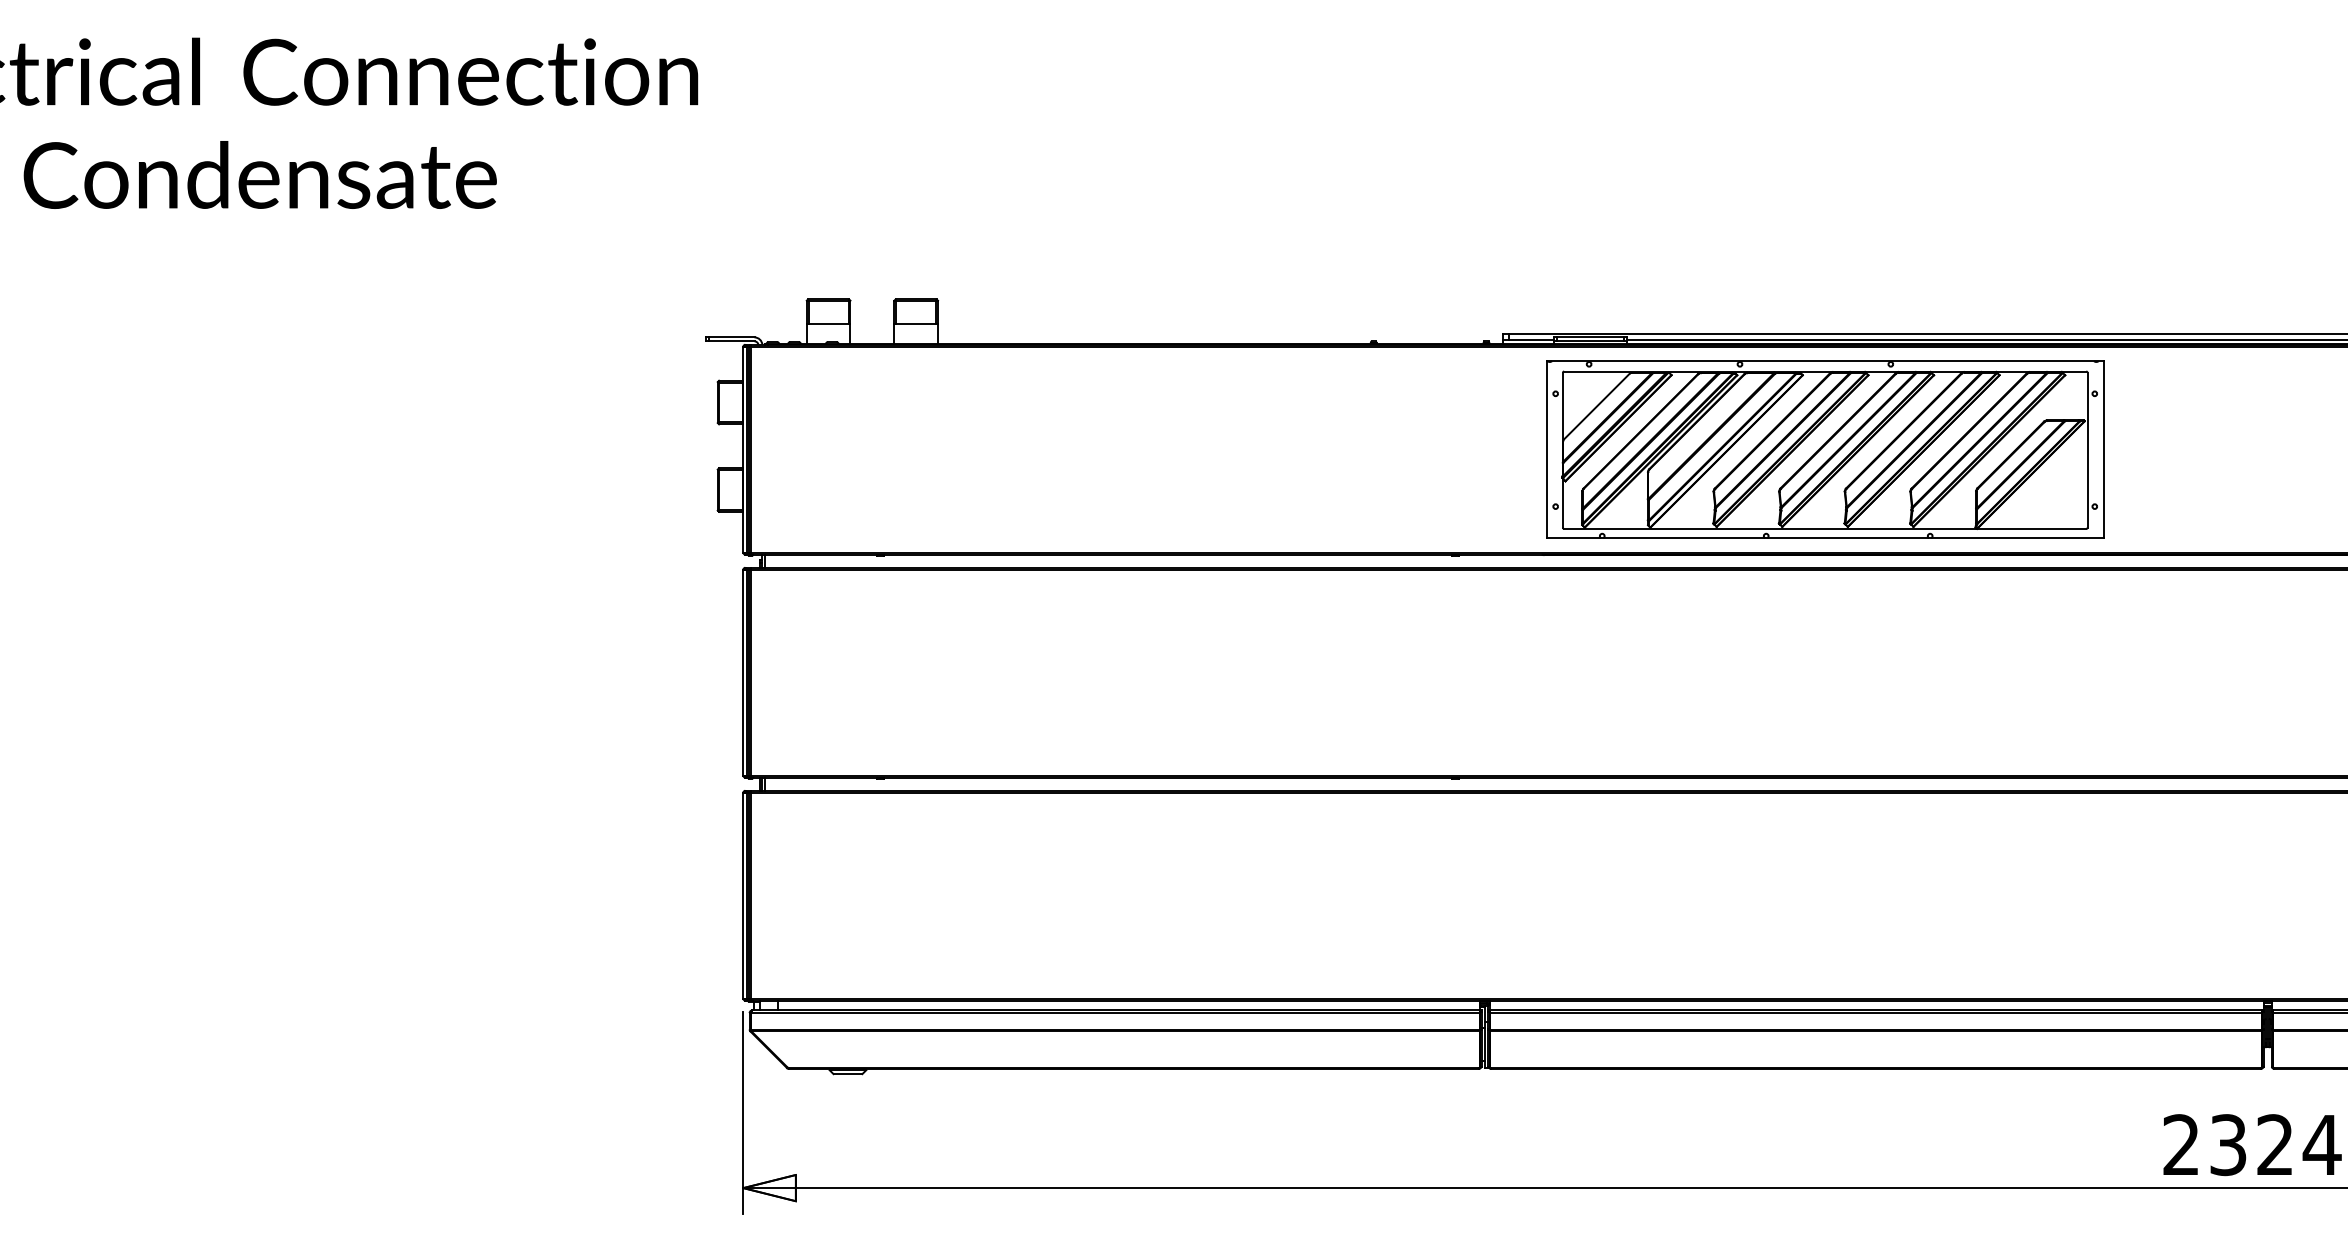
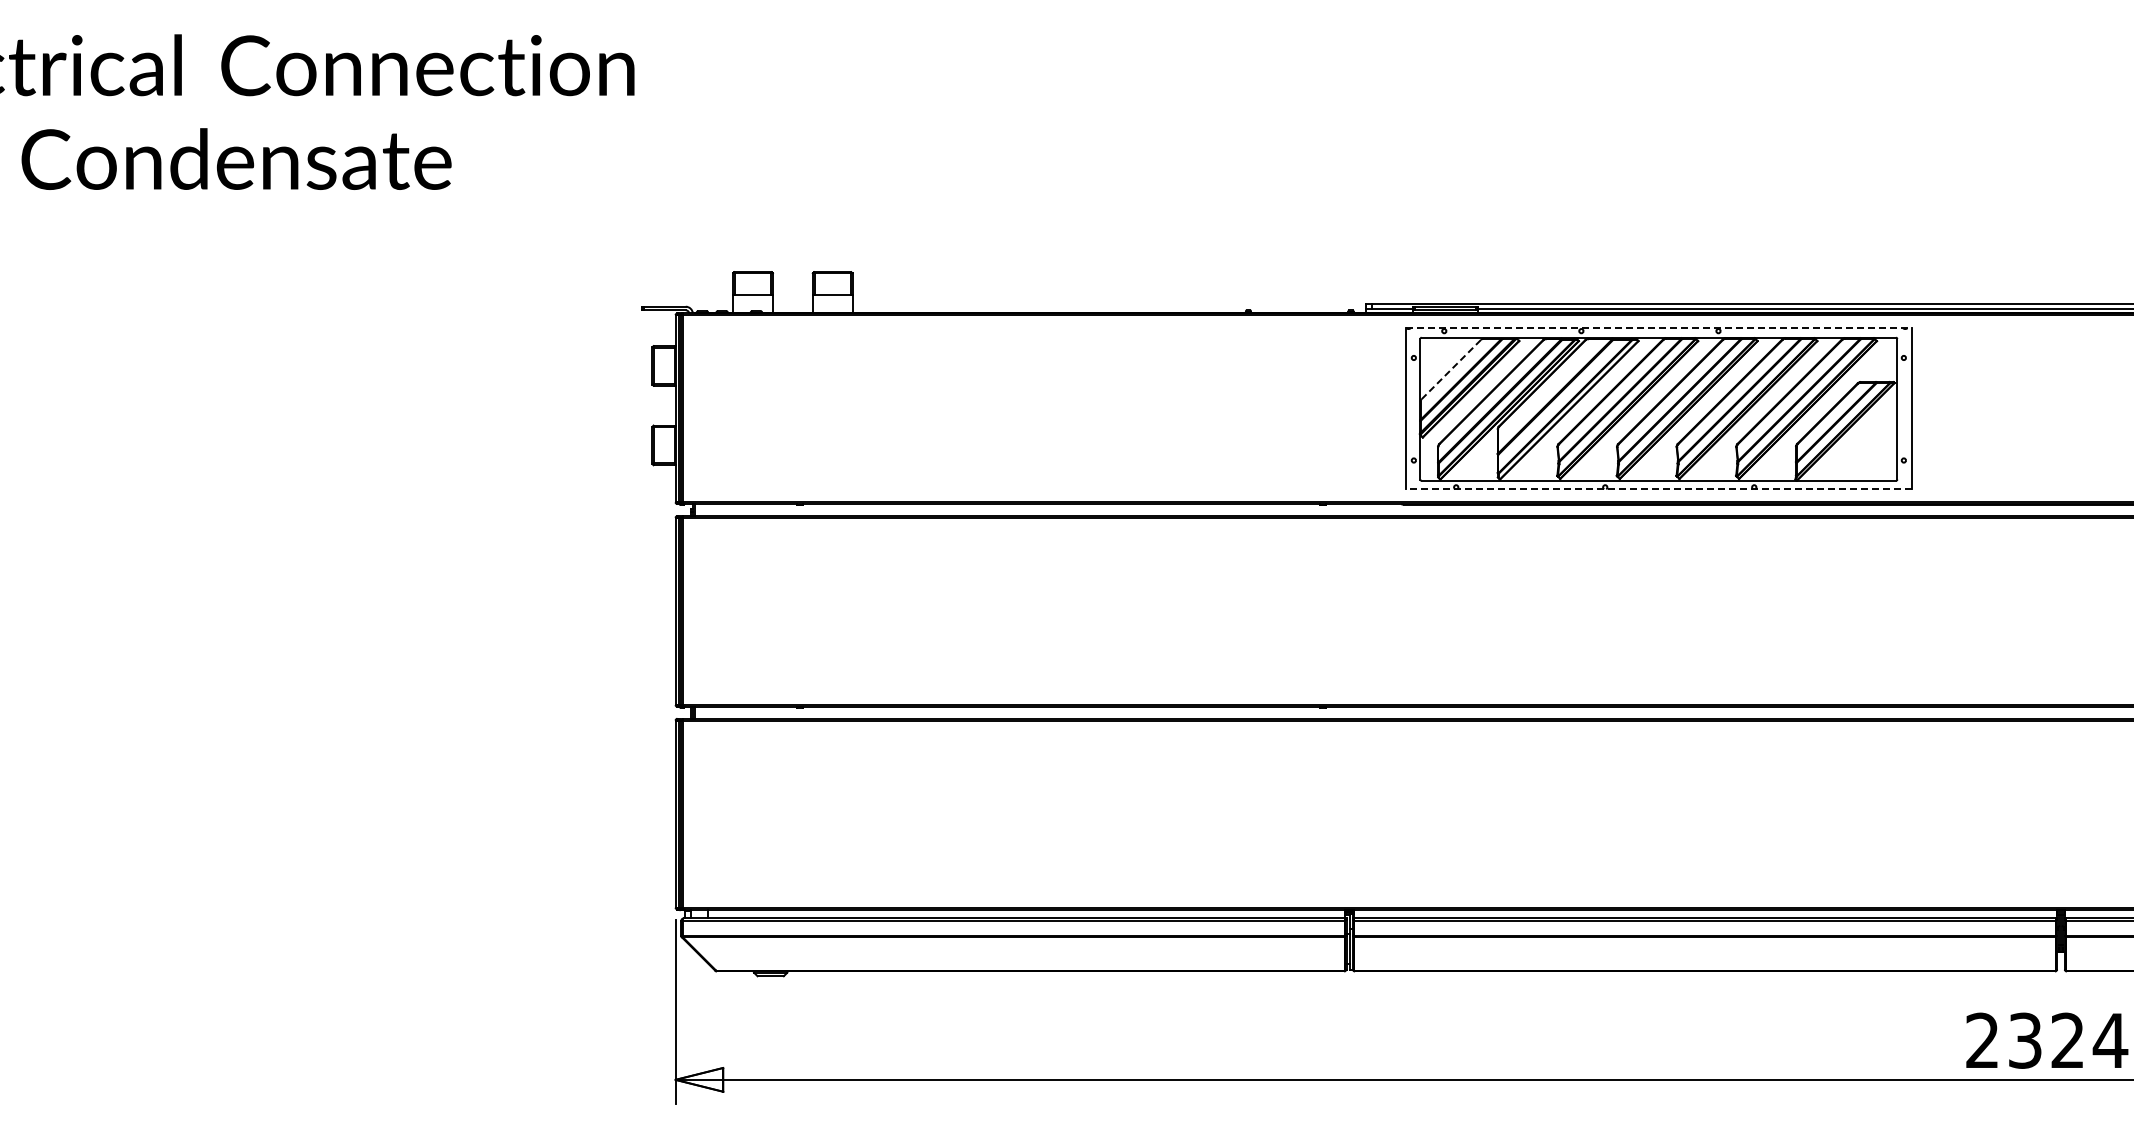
line: (1825, 361) -> (1659, 328), solid -> dashed
line: (1597, 406) -> (1451, 369), solid -> dashed
line: (1824, 538) -> (1658, 489), solid -> dashed

